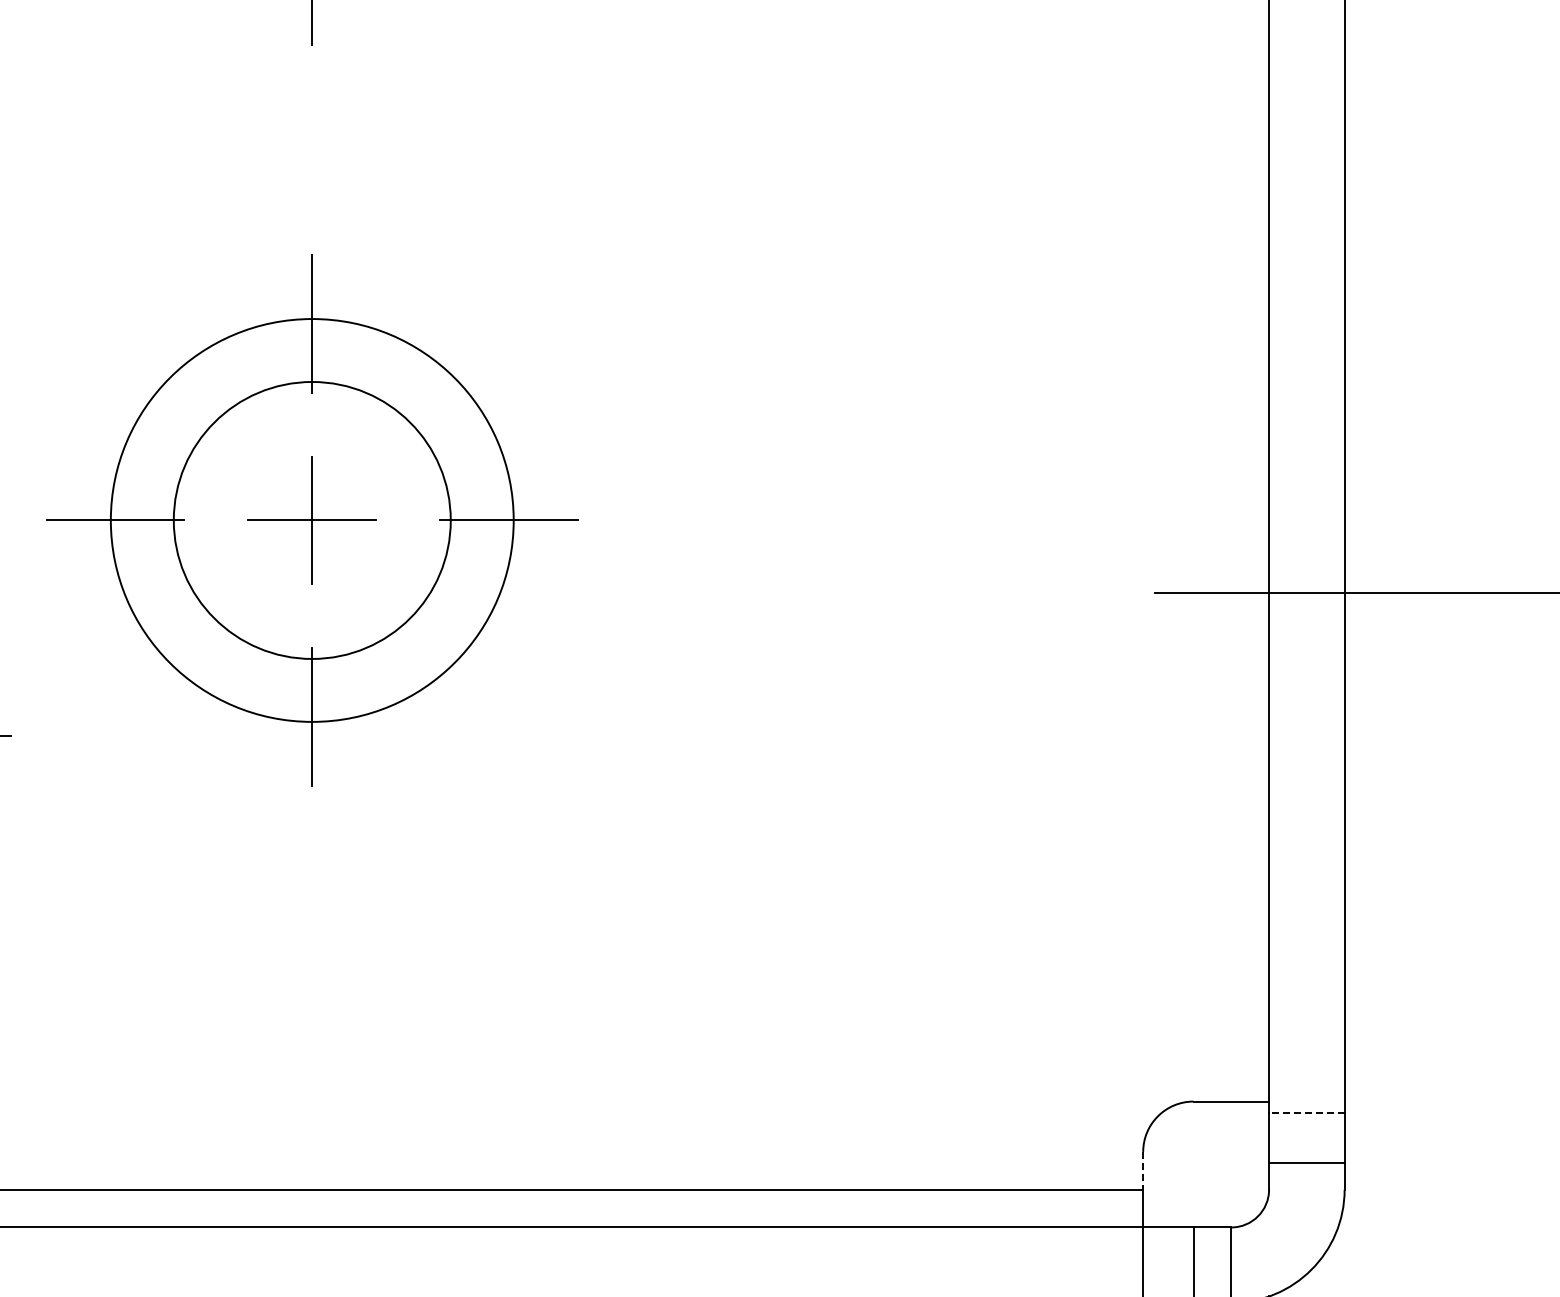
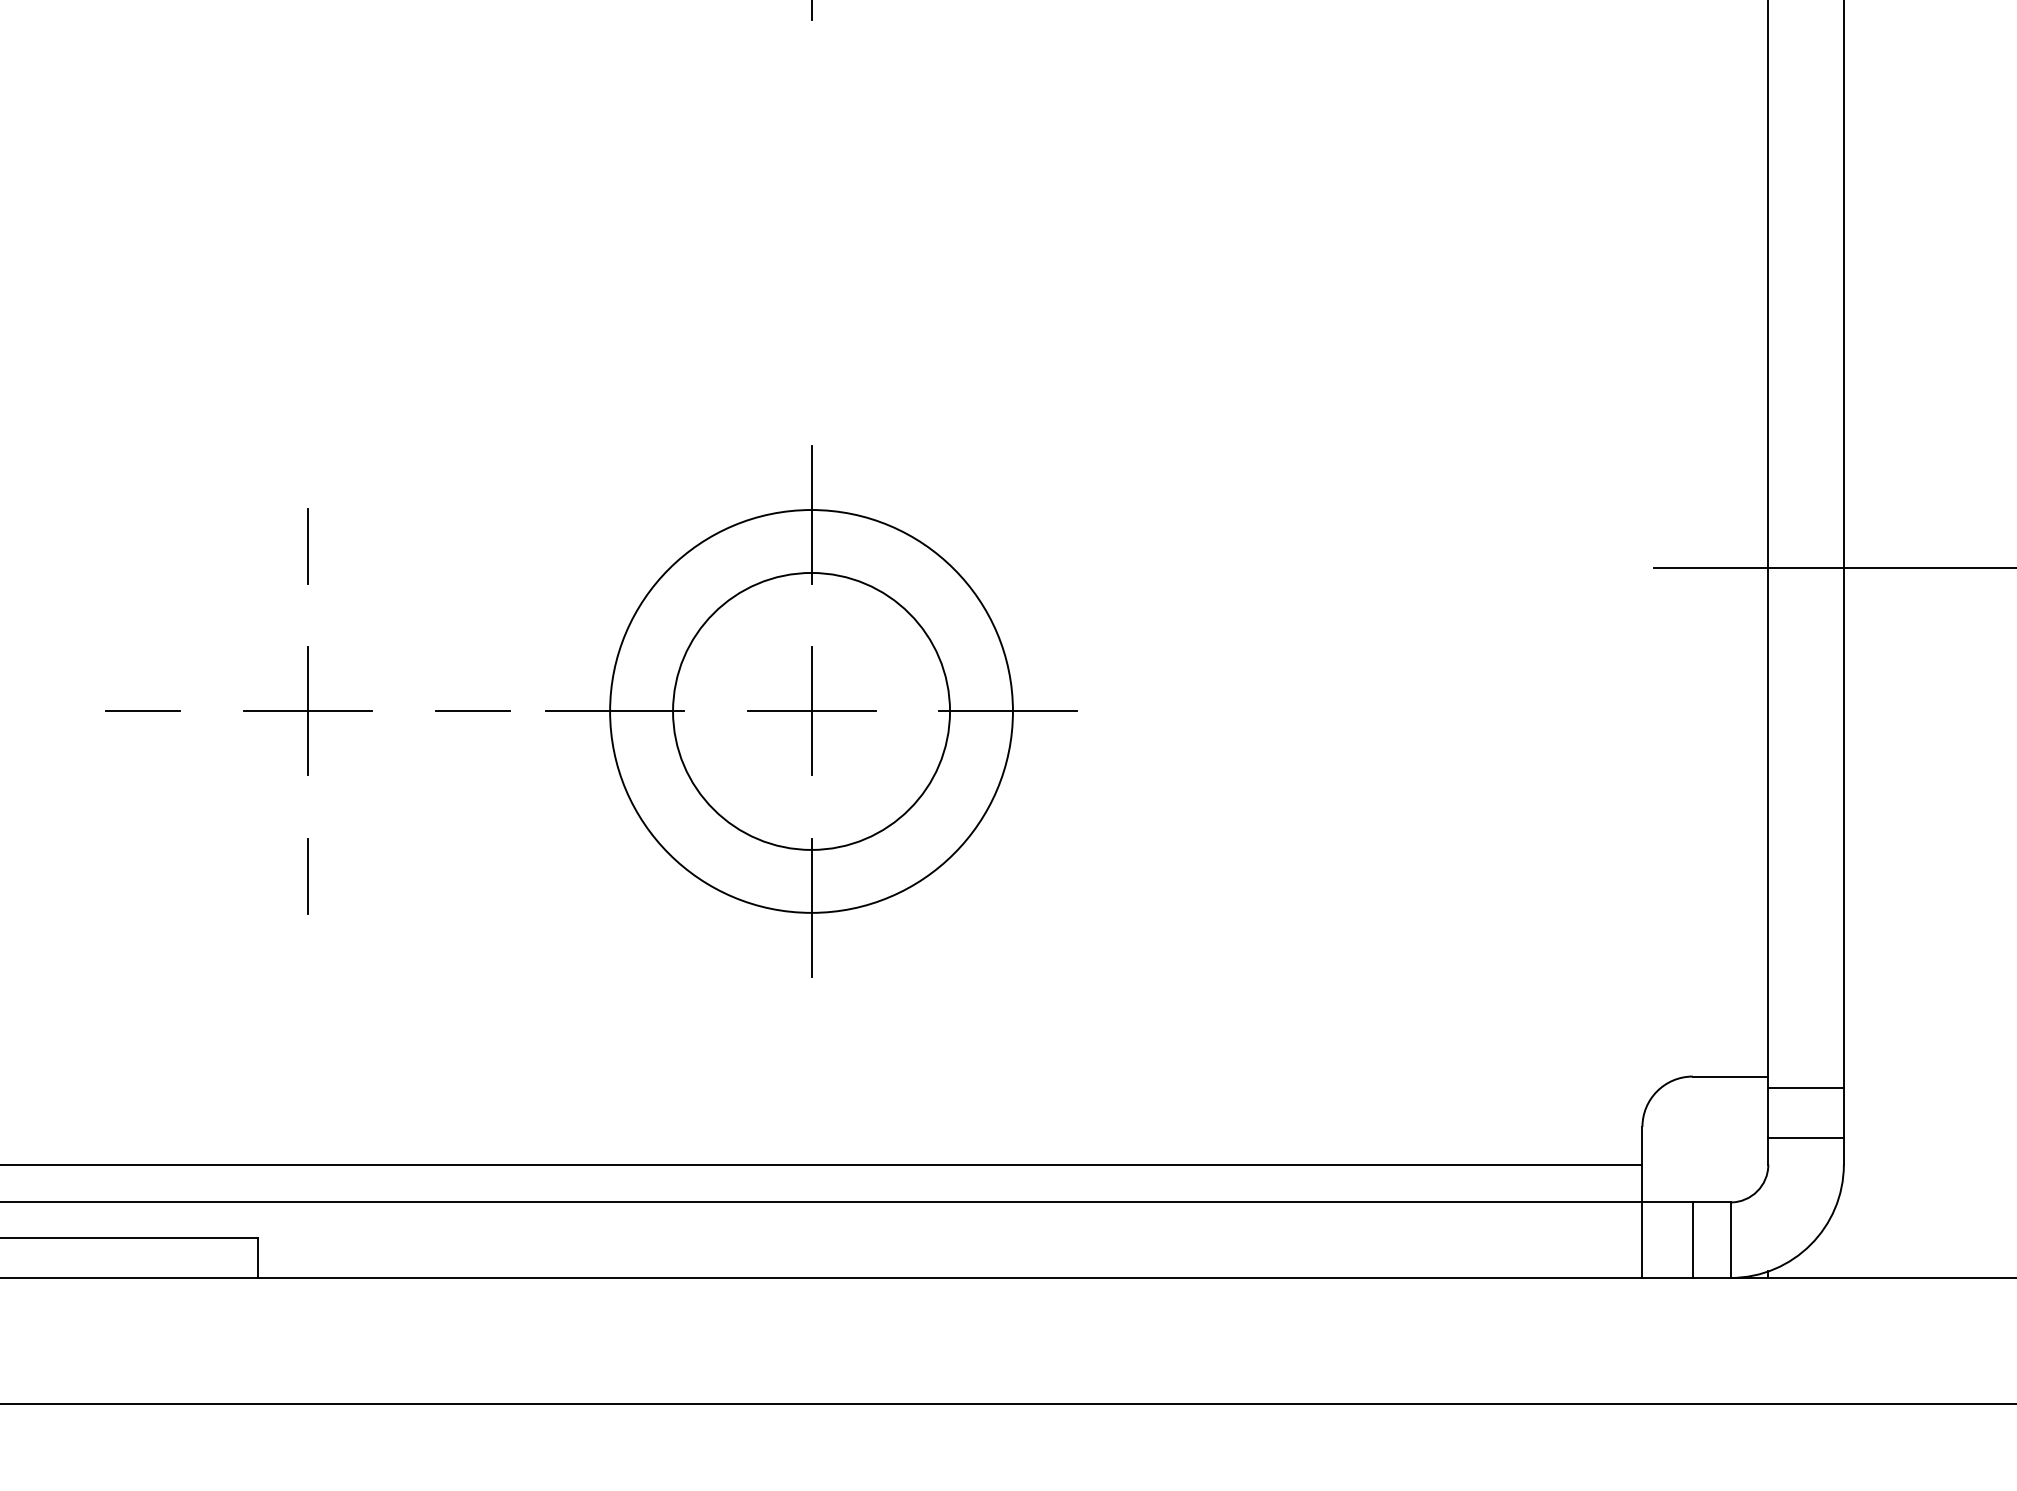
part: (312, 520) -> (811, 711), moved
line: (1307, 1112) -> (1806, 1087), dashed -> solid
line: (1143, 1170) -> (1642, 1145), dashed -> solid

